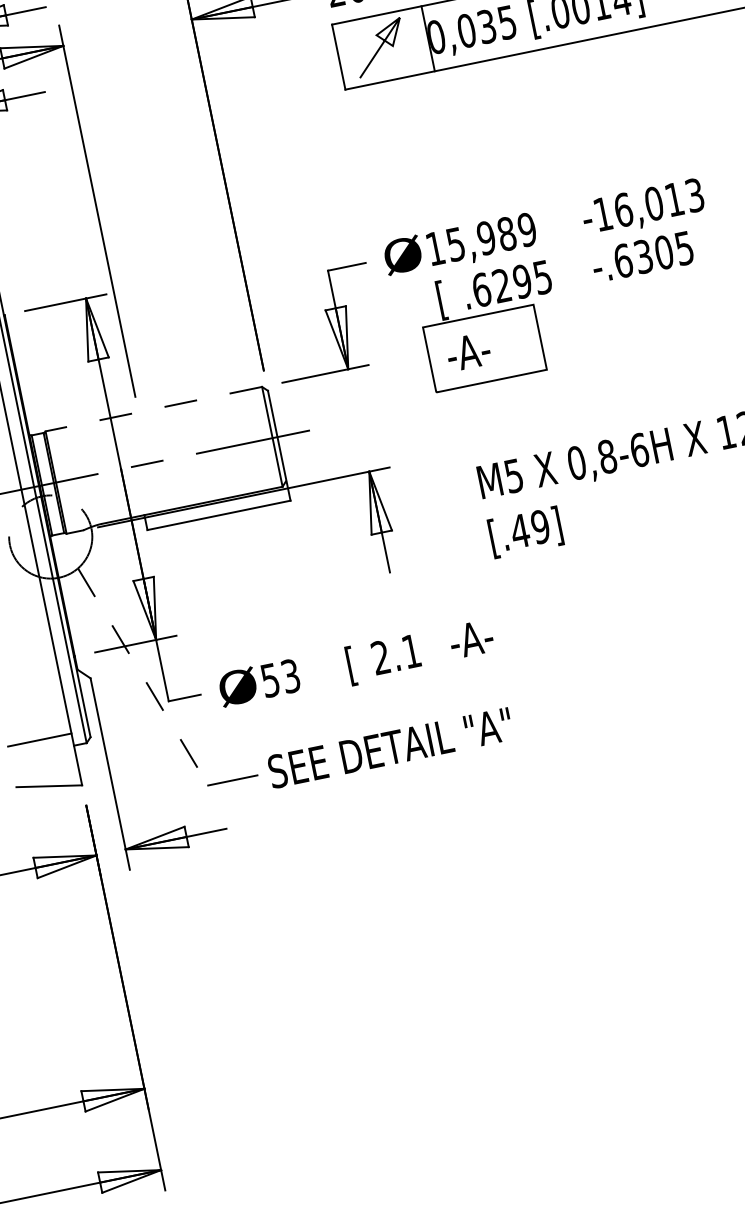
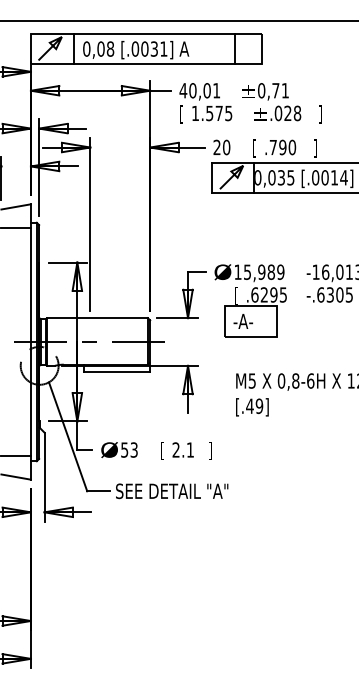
line: (151, 410) -> (96, 318), dashed -> solid
text: (469, 640) -> (217, 450), -A- -> ]
line: (143, 676) -> (68, 436), dashed -> solid

